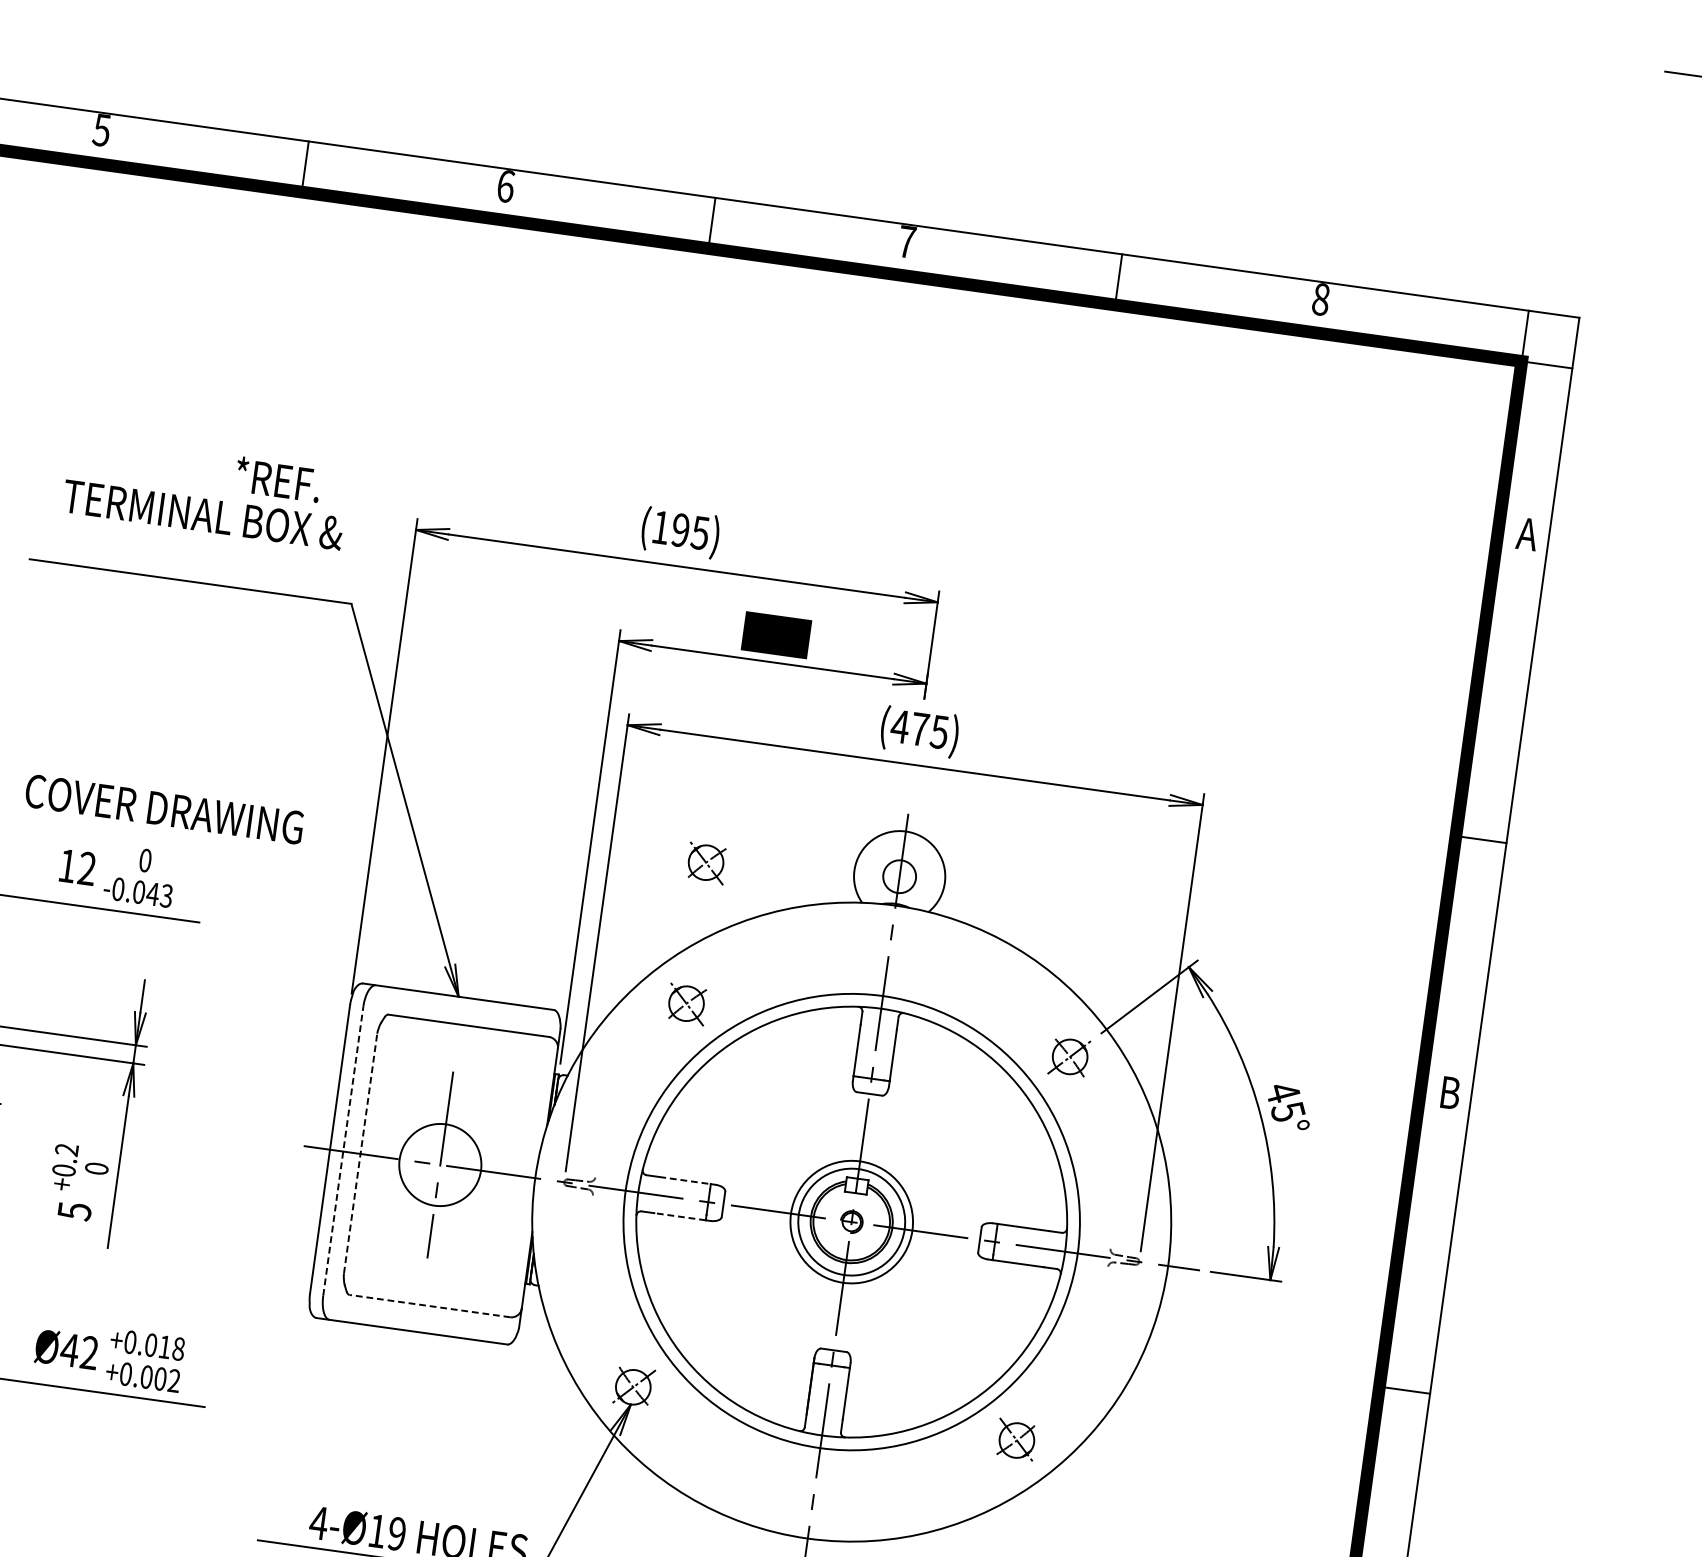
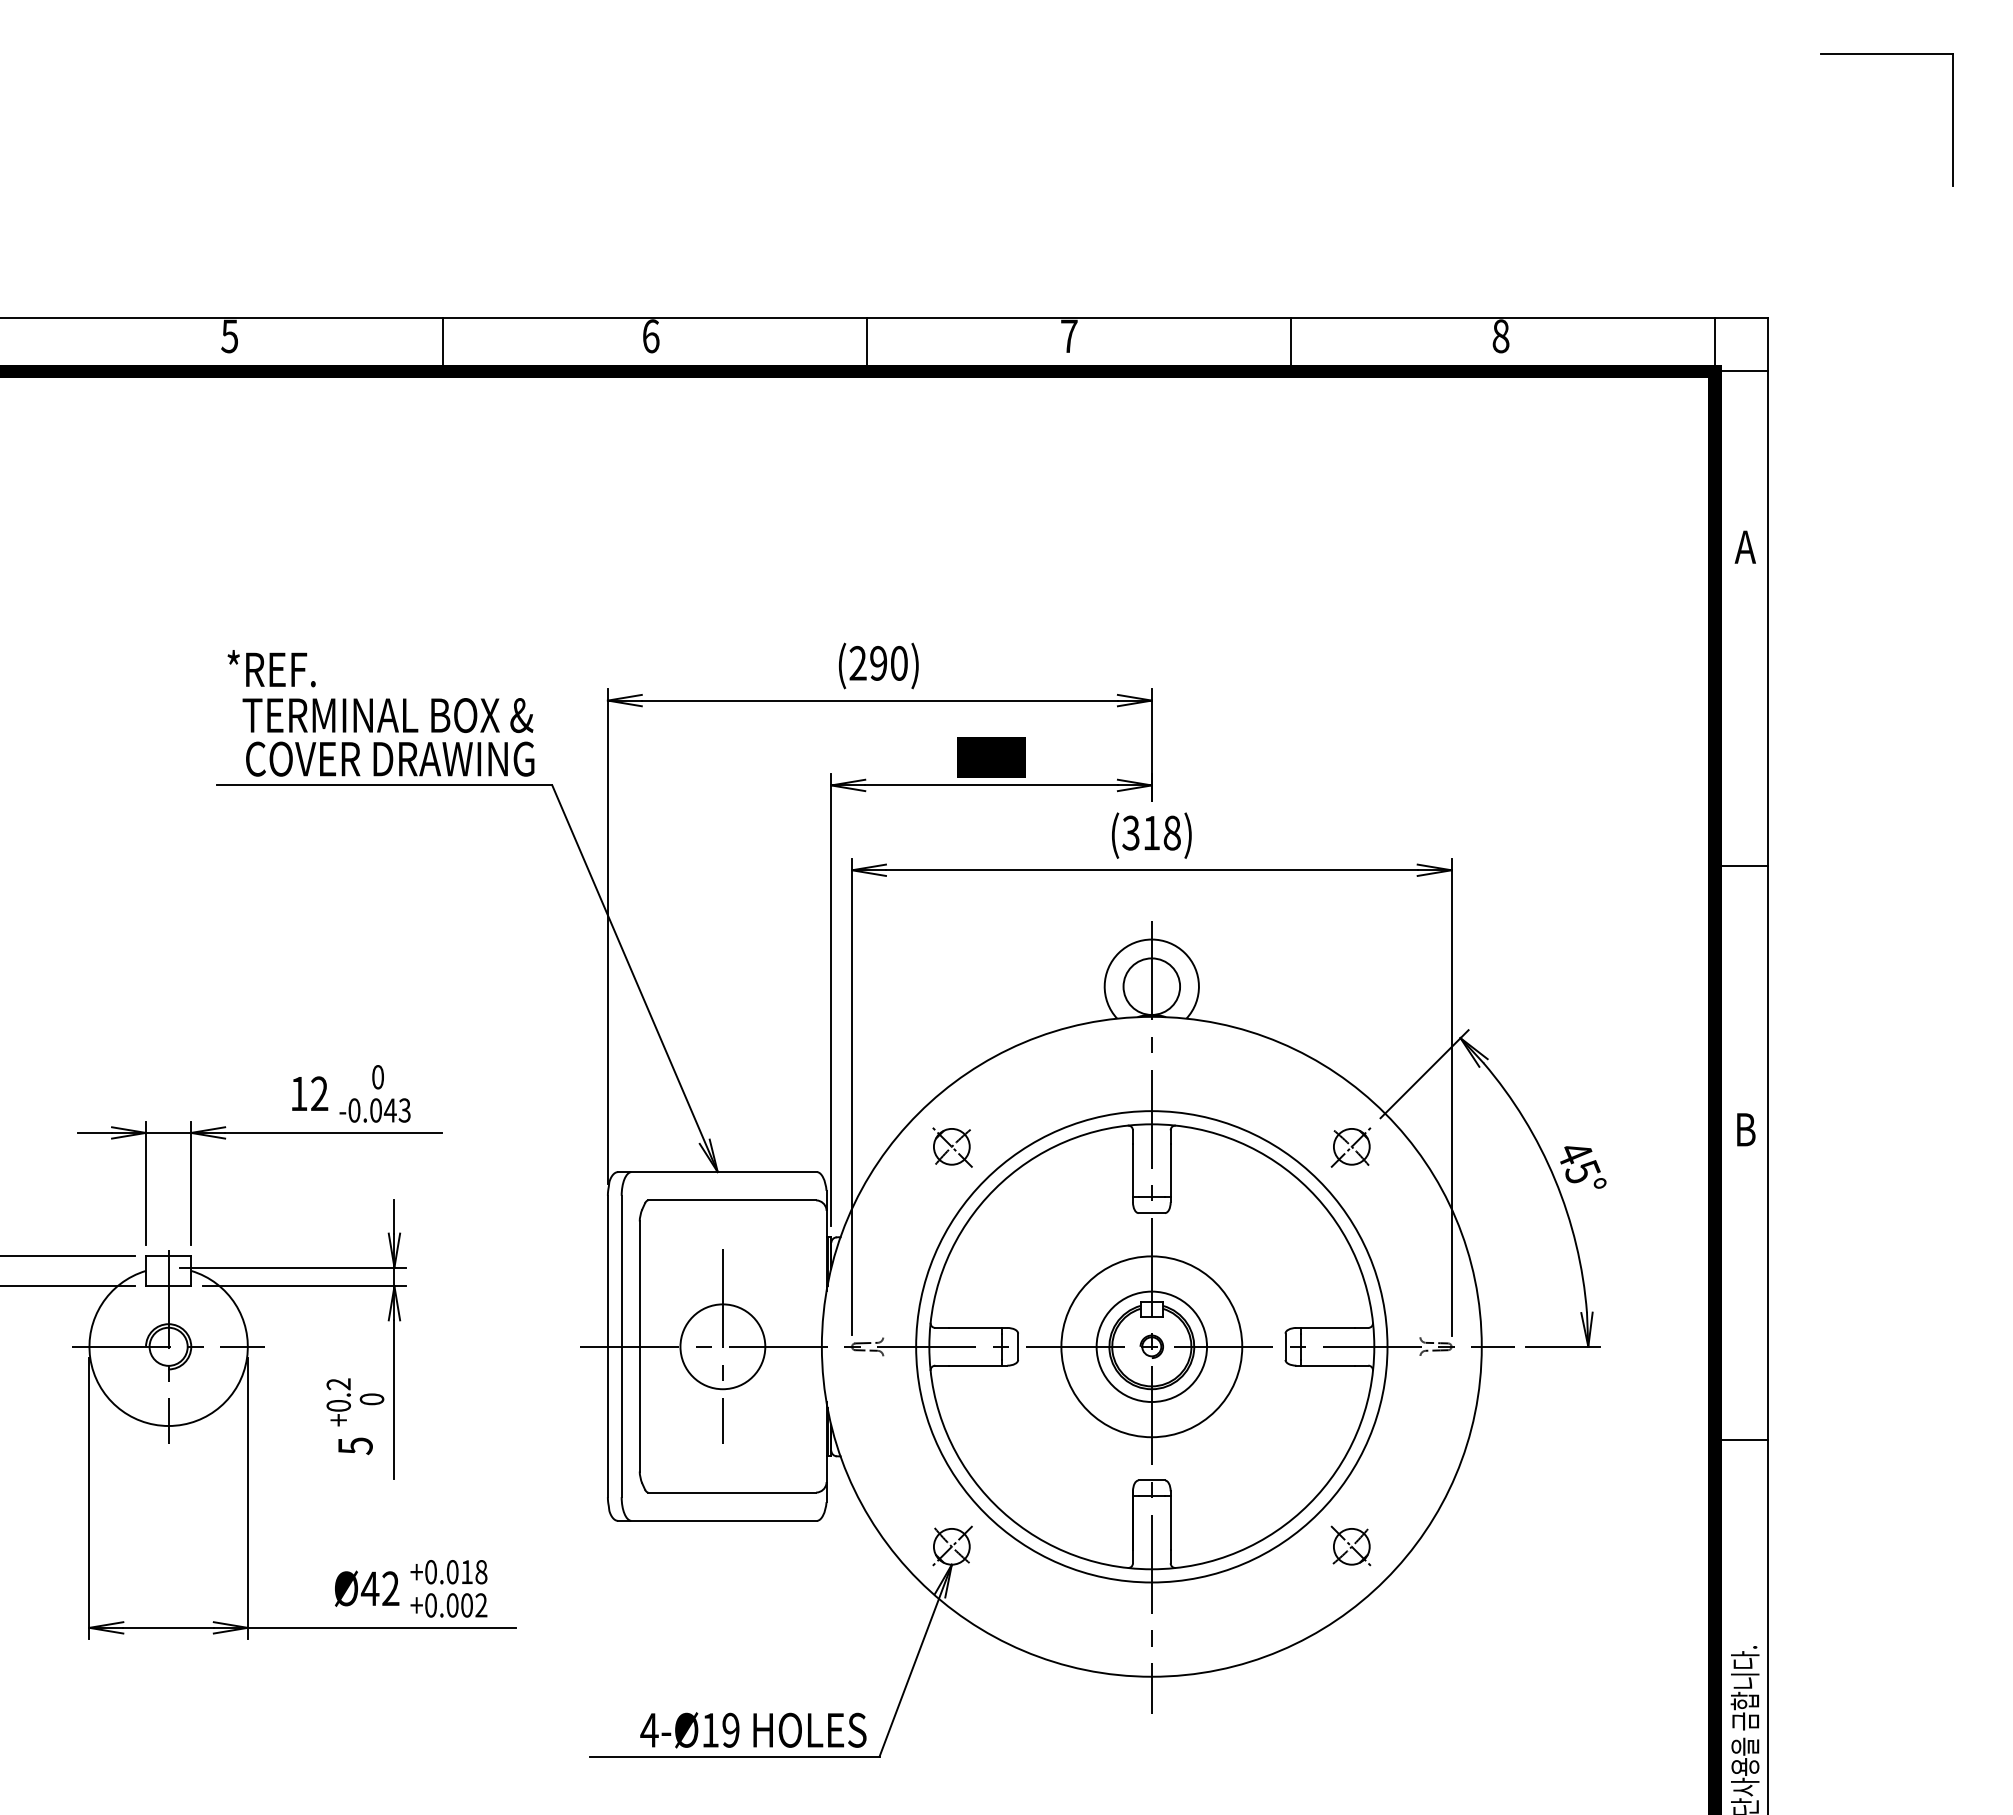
text: (277, 479) -> (271, 668), moved
text: (680, 529) -> (878, 662), (195) -> (290)
text: (918, 728) -> (1150, 832), (475) -> (318)
text: (164, 808) -> (390, 758), moved
part: (706, 863) -> (952, 1000), removed
circle: (899, 876) -> (1151, 986), size x1.67
line: (343, 1151) -> (621, 1346), dashed -> solid
line: (360, 1152) -> (639, 1345), dashed -> solid
line: (685, 1180) -> (975, 1327), dashed -> solid
line: (680, 1216) -> (975, 1365), dashed -> solid
circle: (851, 1221) -> (1151, 1346), size x1.43
line: (430, 1306) -> (732, 1492), dashed -> solid

